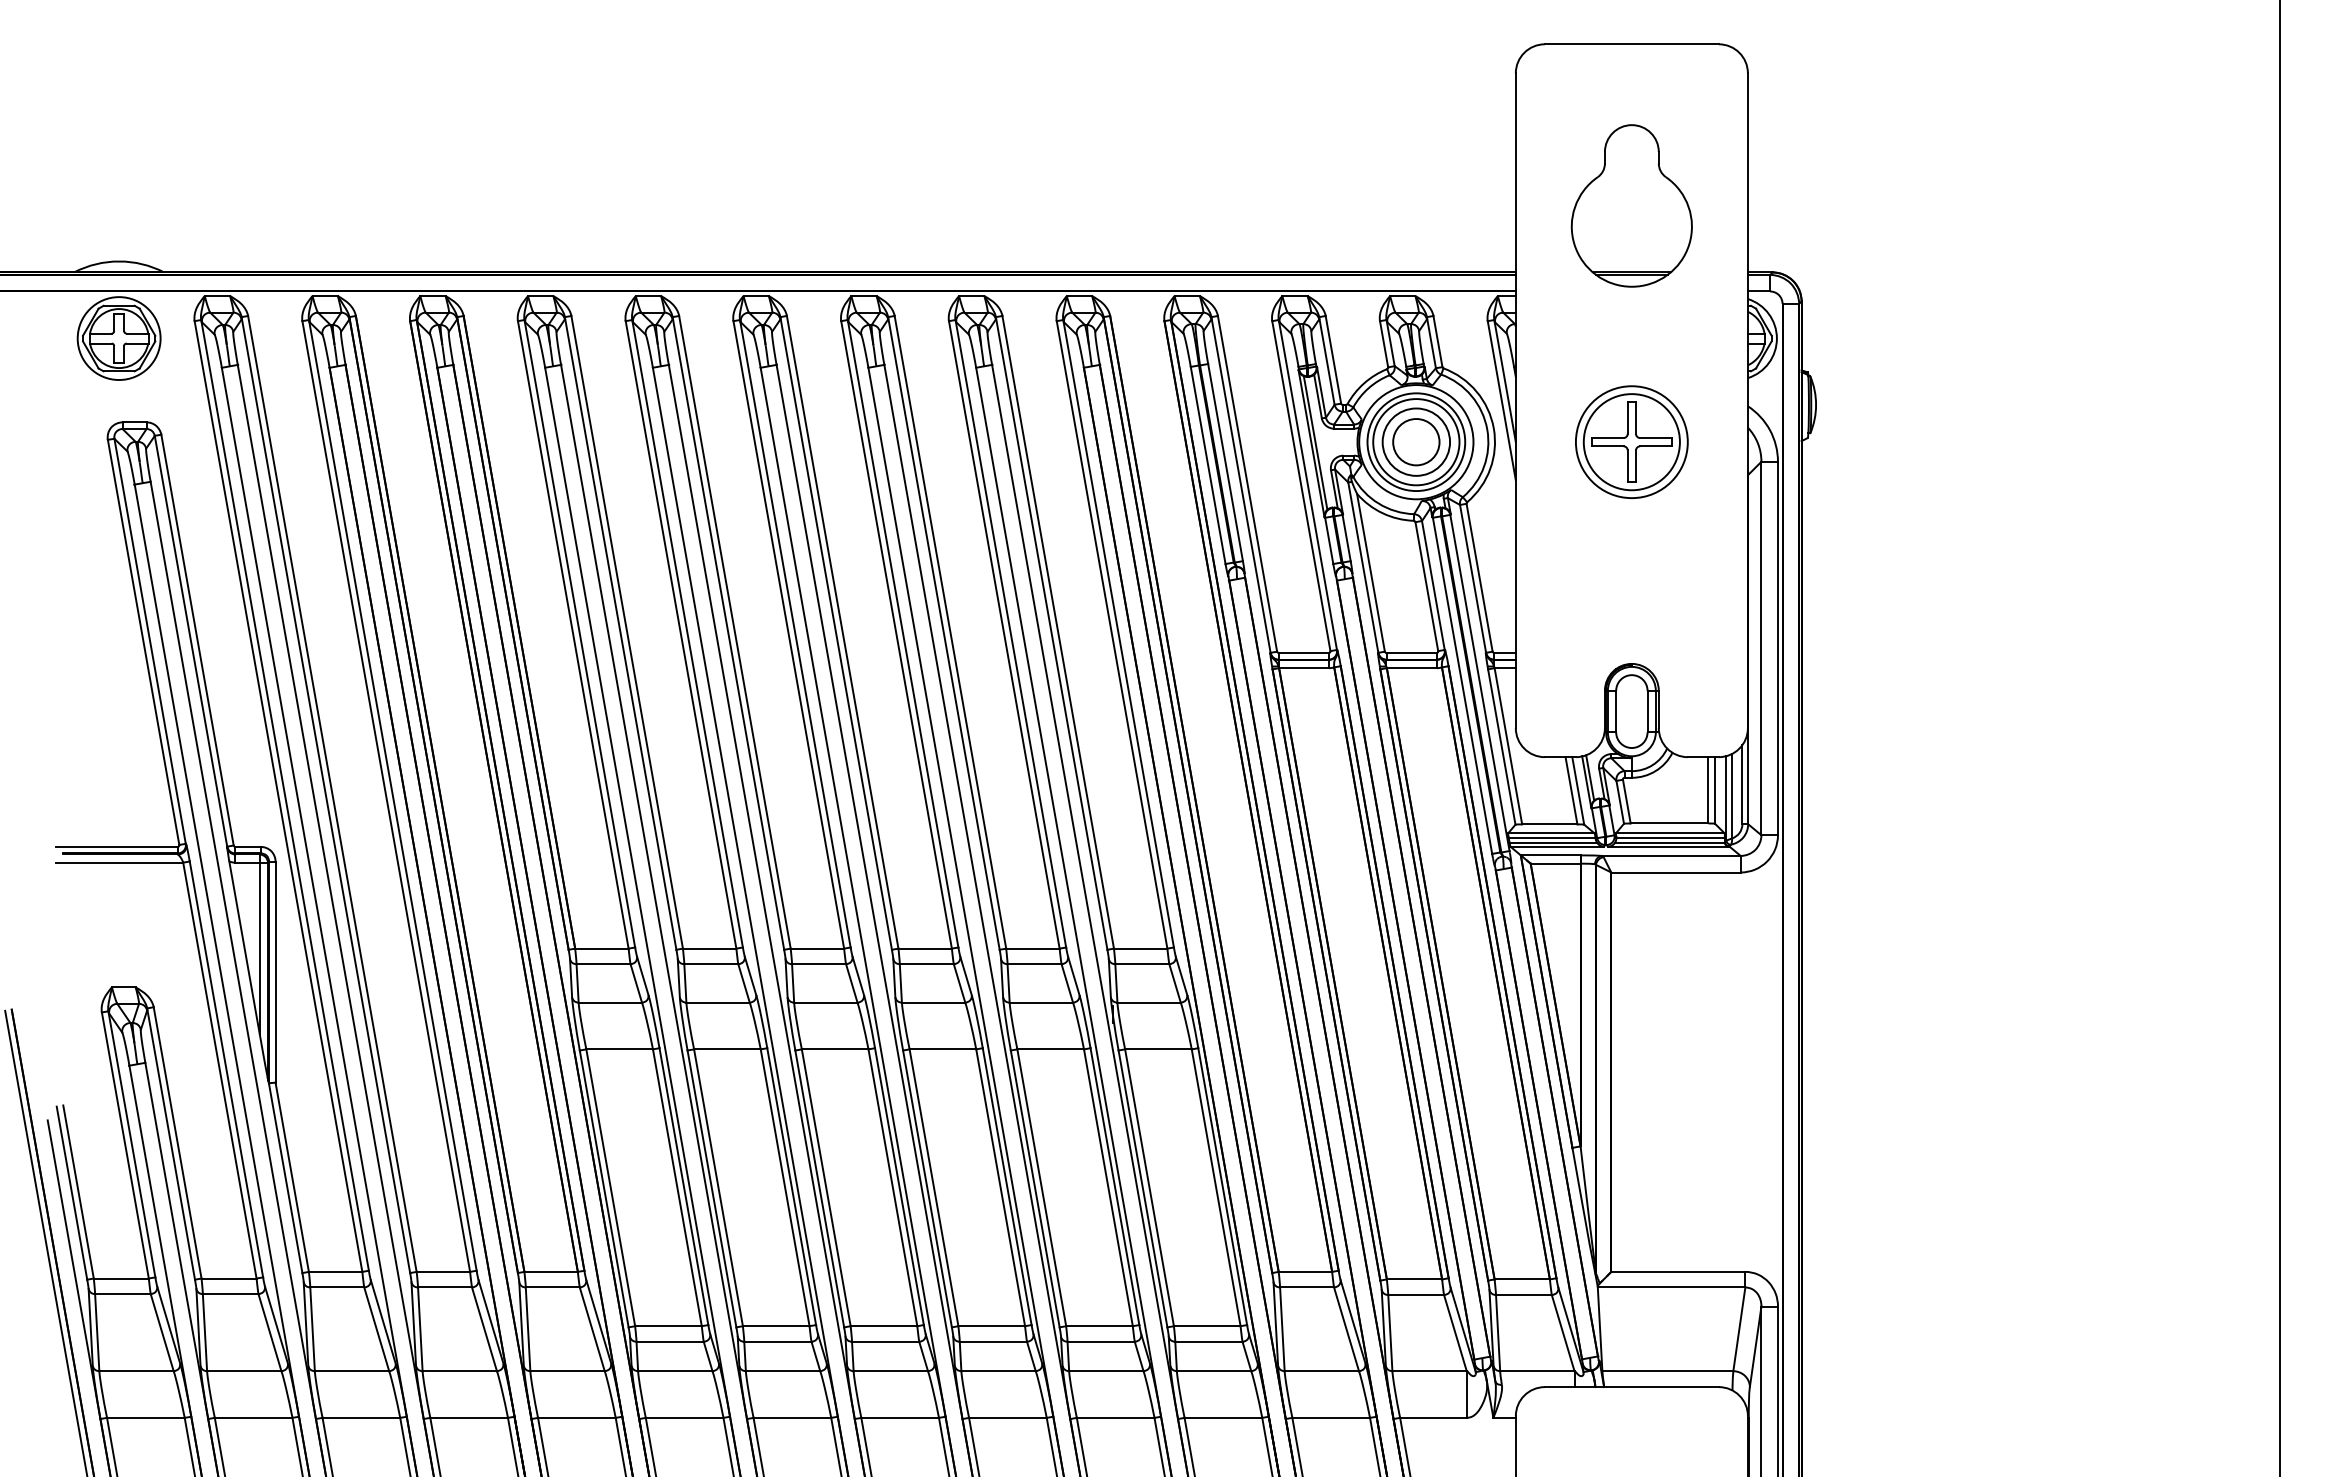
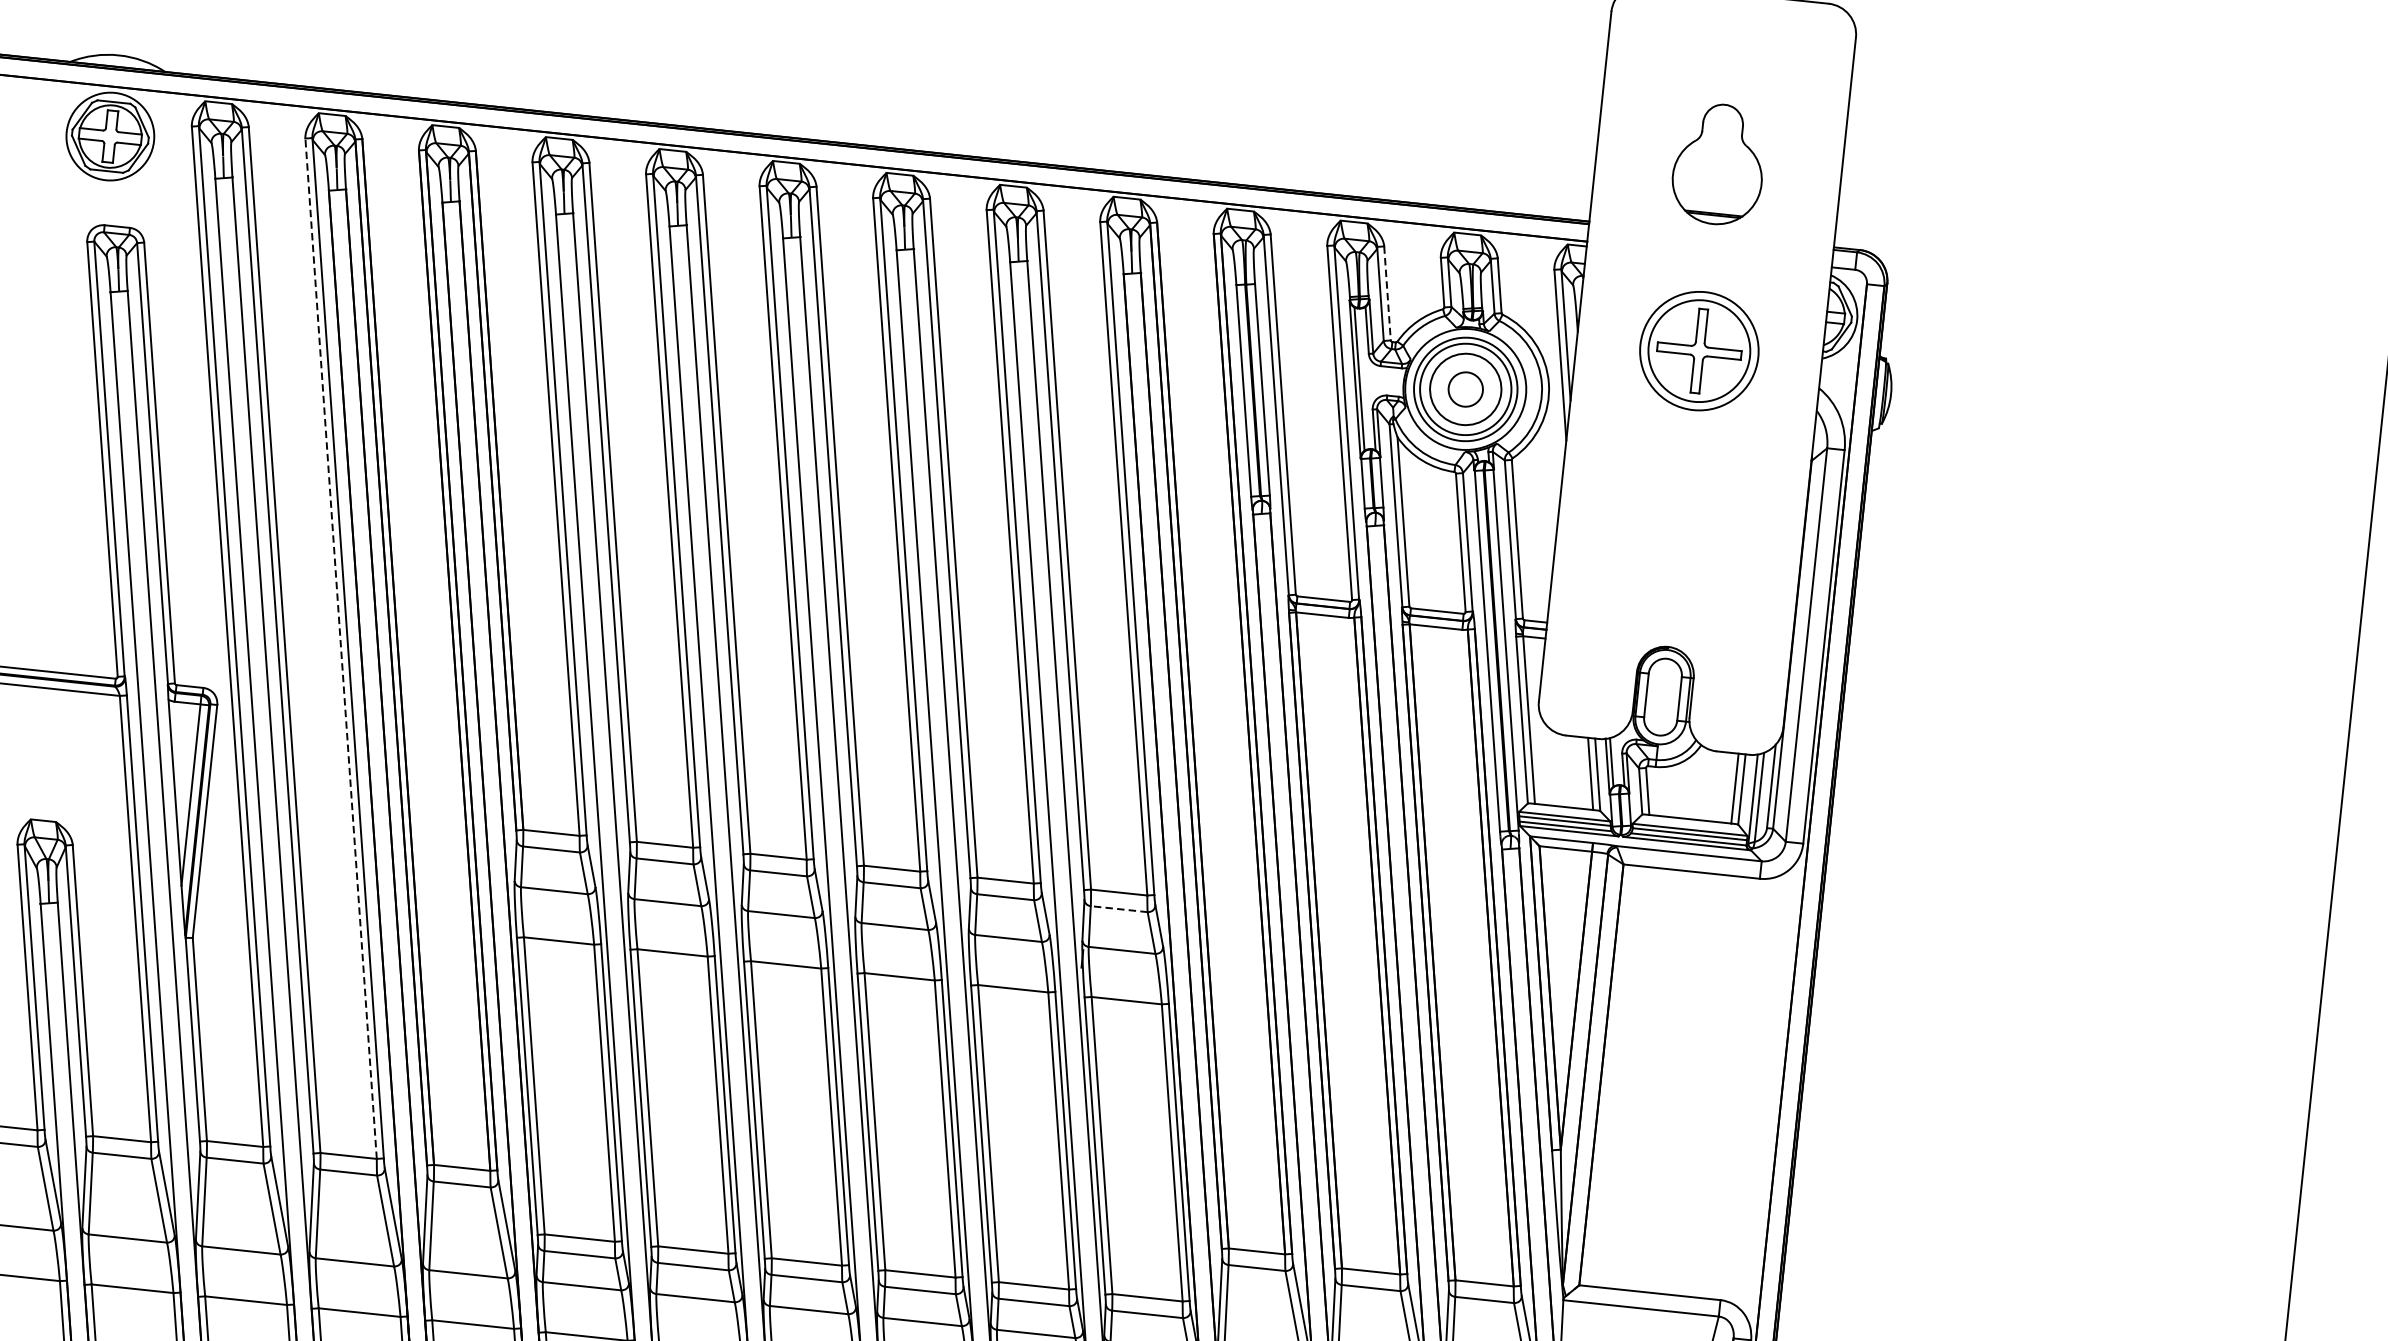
part: (1631, 205) -> (1718, 163), size x0.7
line: (1333, 360) -> (1387, 294), solid -> dashed
part: (1631, 441) -> (1699, 350), moved
circle: (1416, 442) -> (1465, 389), size x0.7
line: (386, 796) -> (341, 648), solid -> dashed
line: (1141, 964) -> (1118, 909), solid -> dashed

